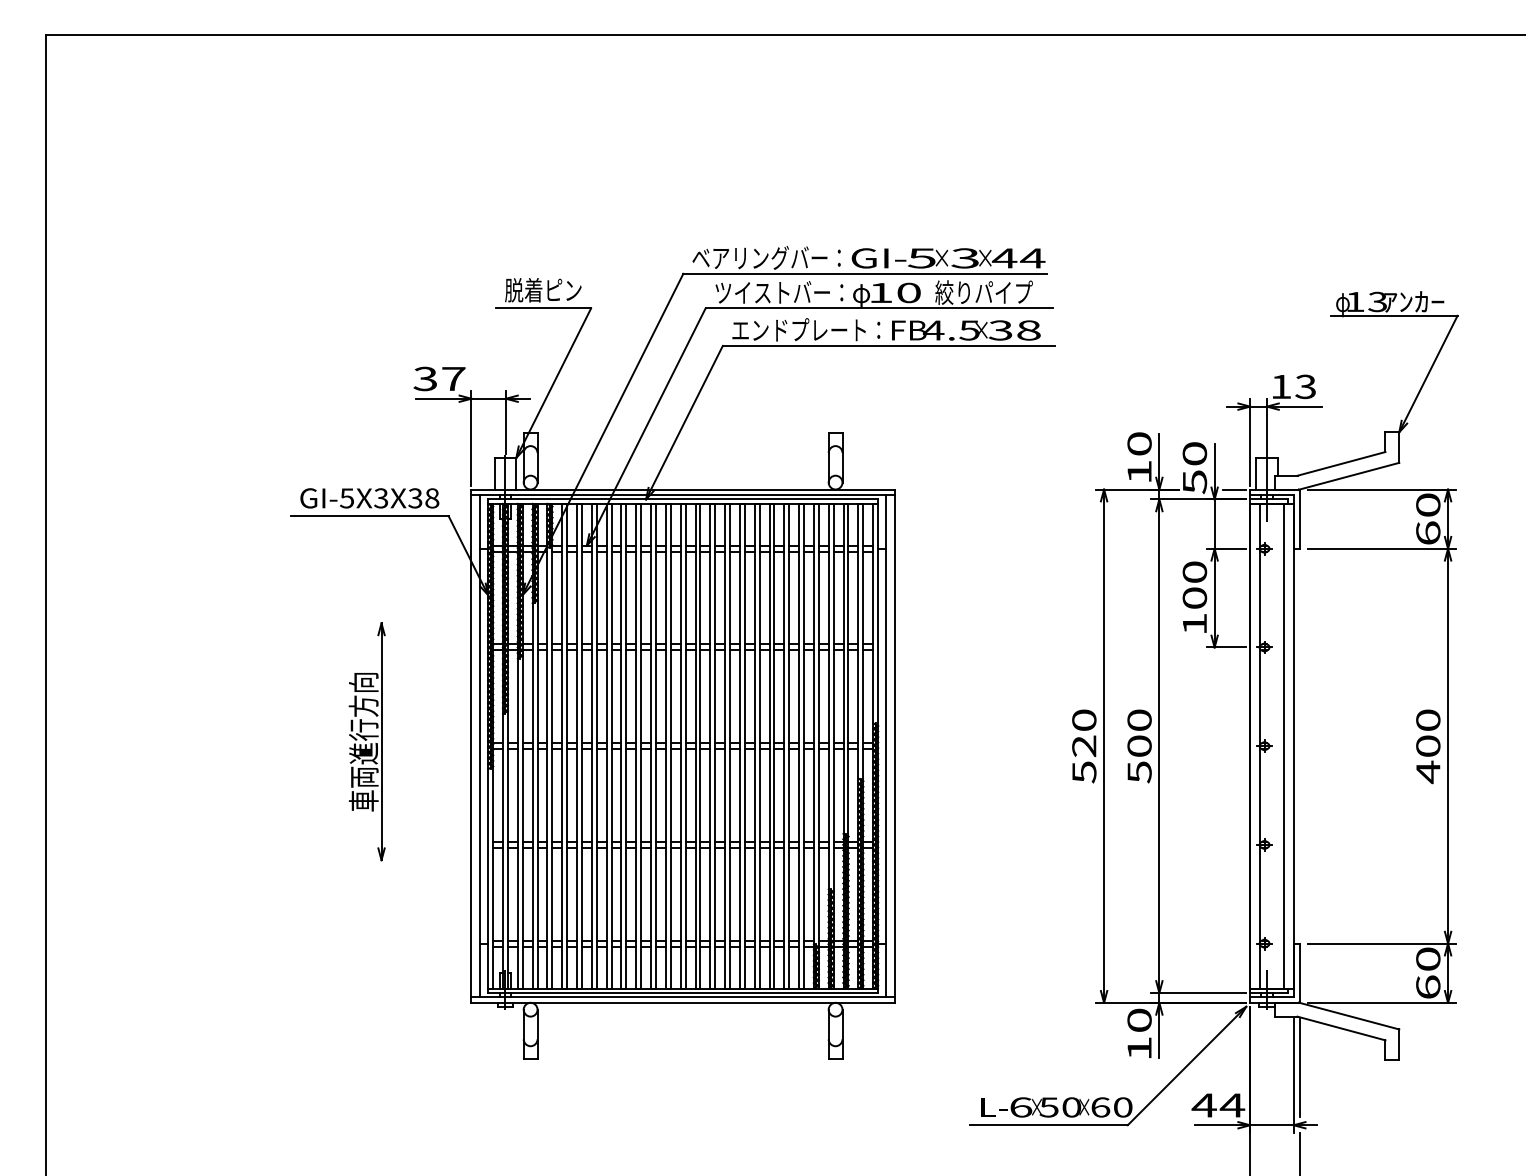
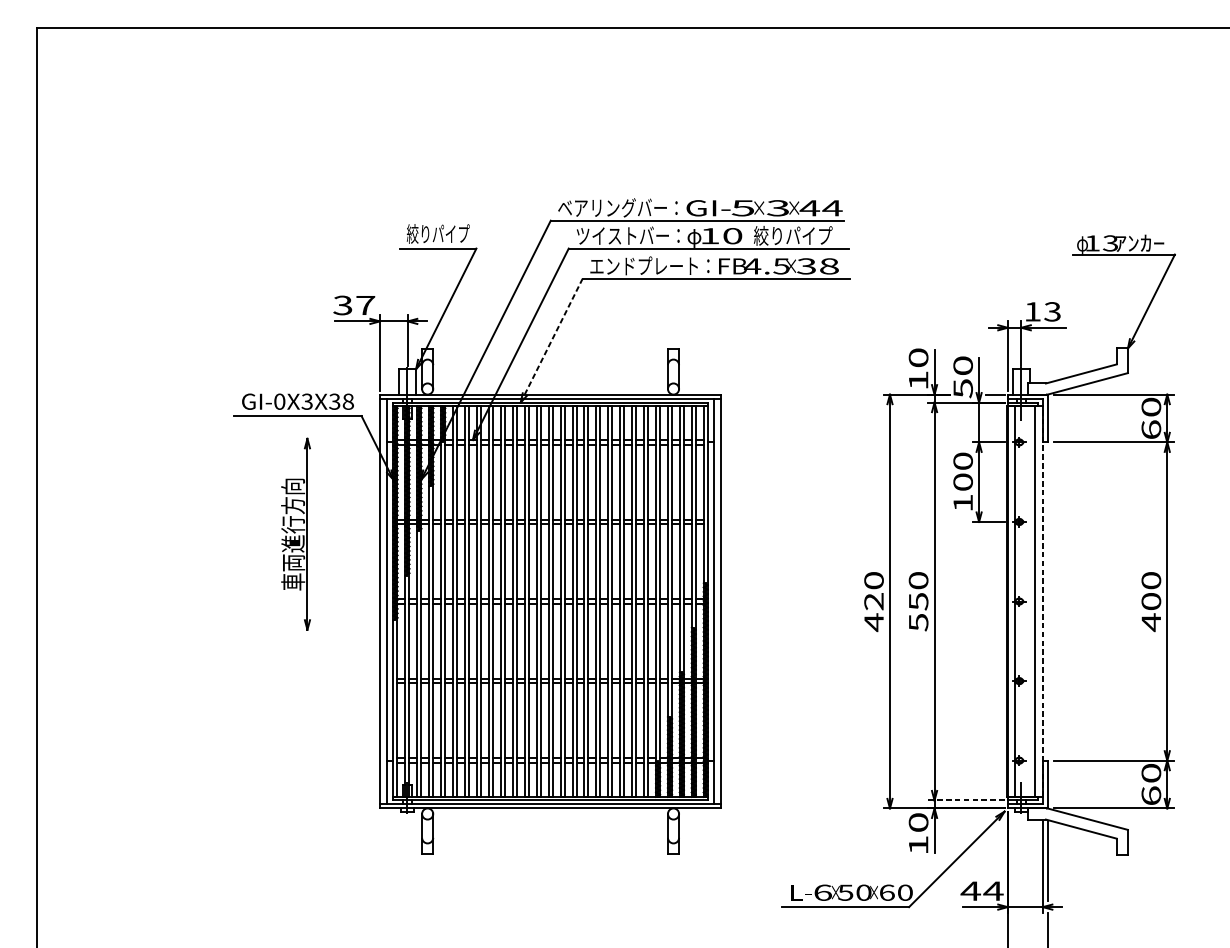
text: (543, 290) -> (438, 234), 脱着ピン -> 絞りパイプ
line: (684, 422) -> (551, 340), solid -> dashed
text: (347, 498) -> (280, 401), GI-5X3X38 -> GI-0X3X38
part: (366, 741) -> (295, 534), moved
line: (1293, 745) -> (1042, 600), solid -> dashed
text: (1139, 746) -> (918, 601), 500 -> 550
text: (1084, 772) -> (874, 622), 520 -> 420
line: (1199, 992) -> (966, 800), solid -> dashed

